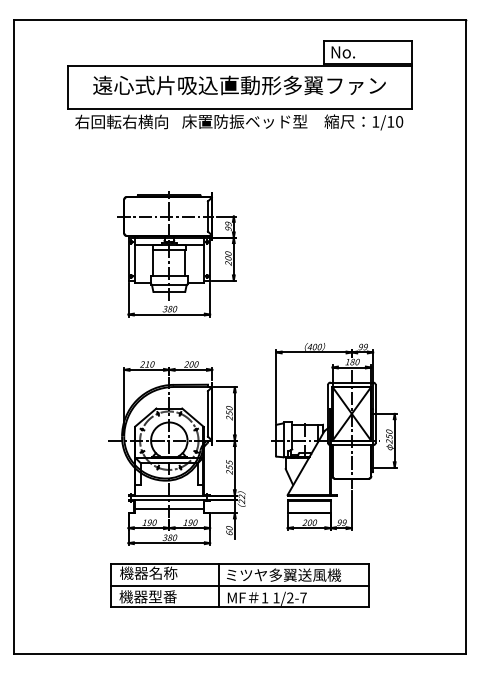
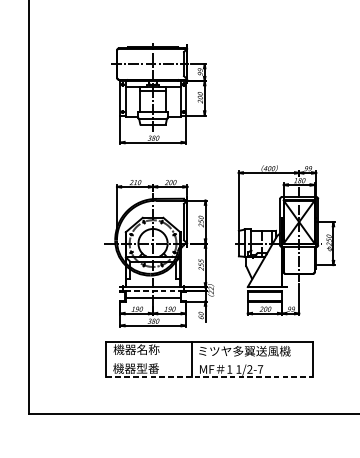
line: (169, 500) -> (153, 291), solid -> dashed
line: (239, 585) -> (209, 359), removed
line: (239, 607) -> (209, 377), solid -> dashed

